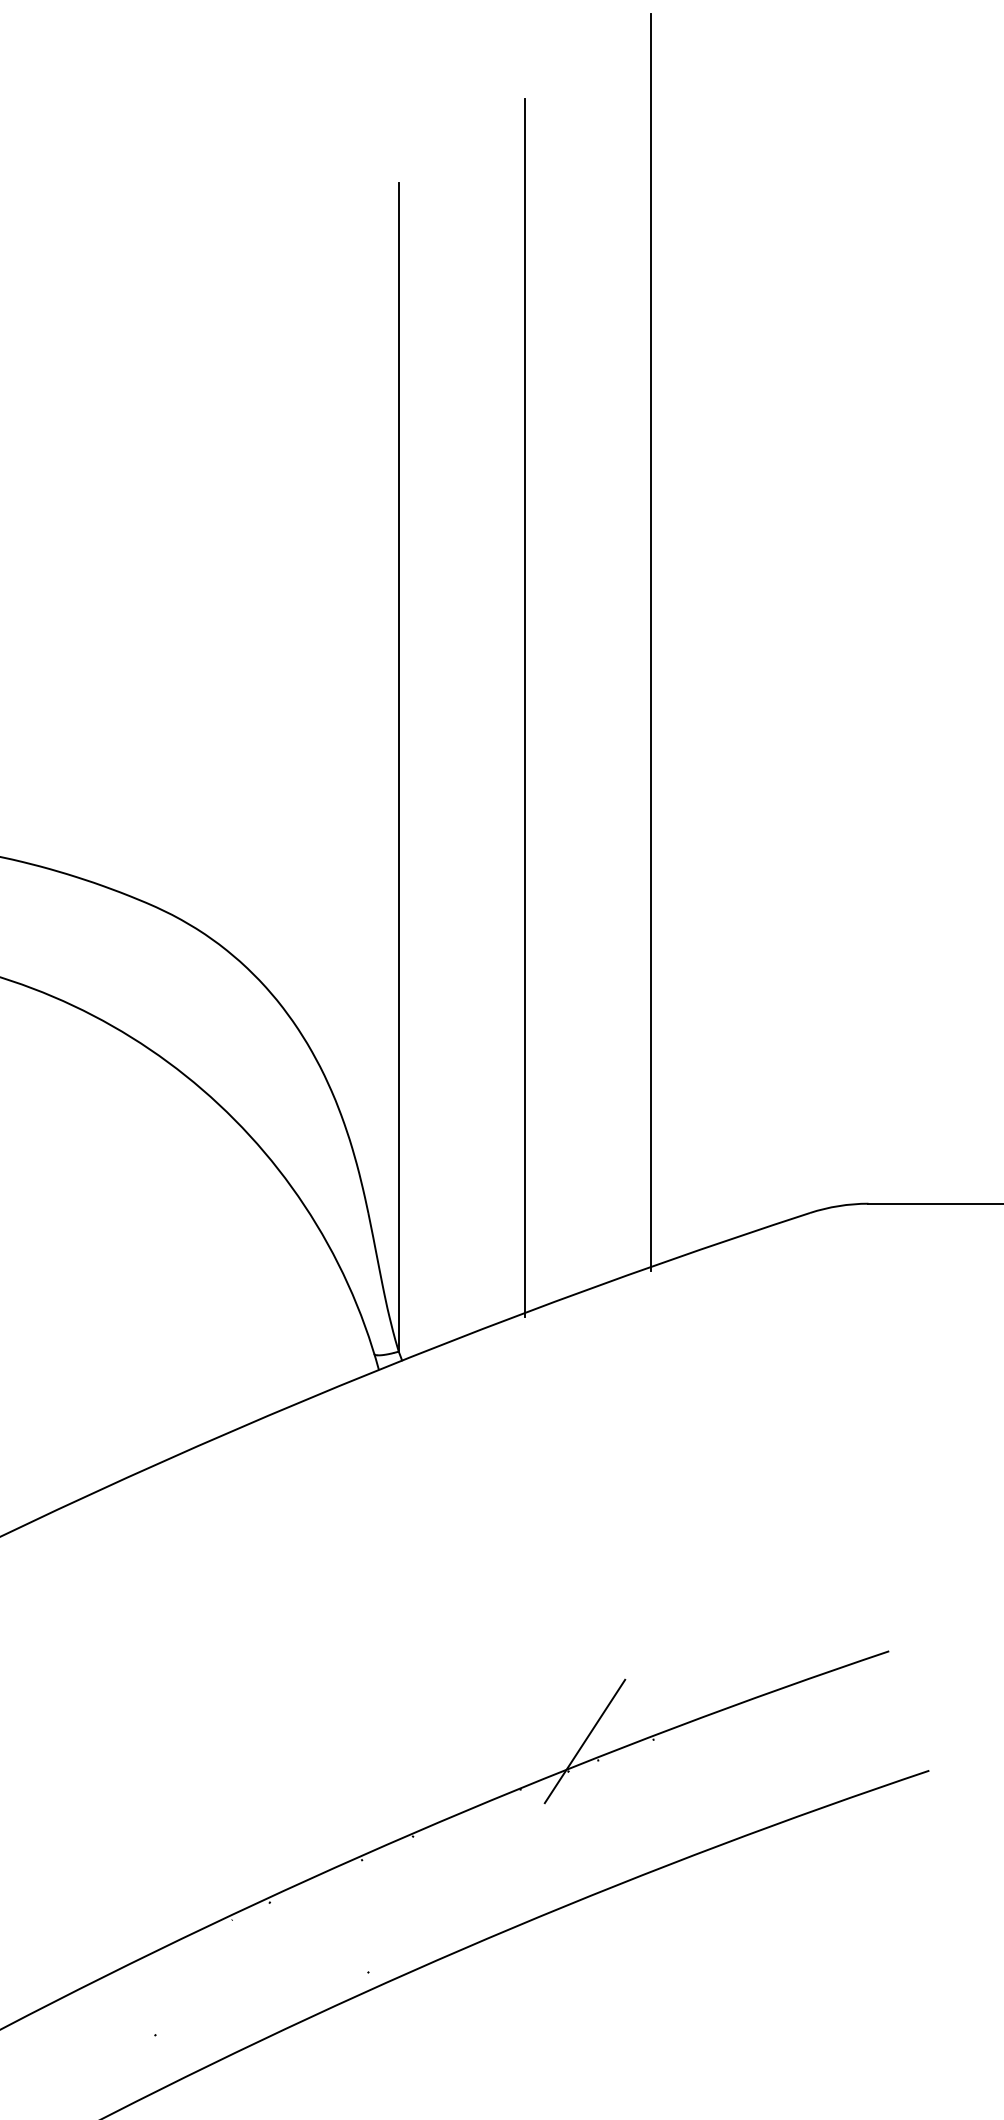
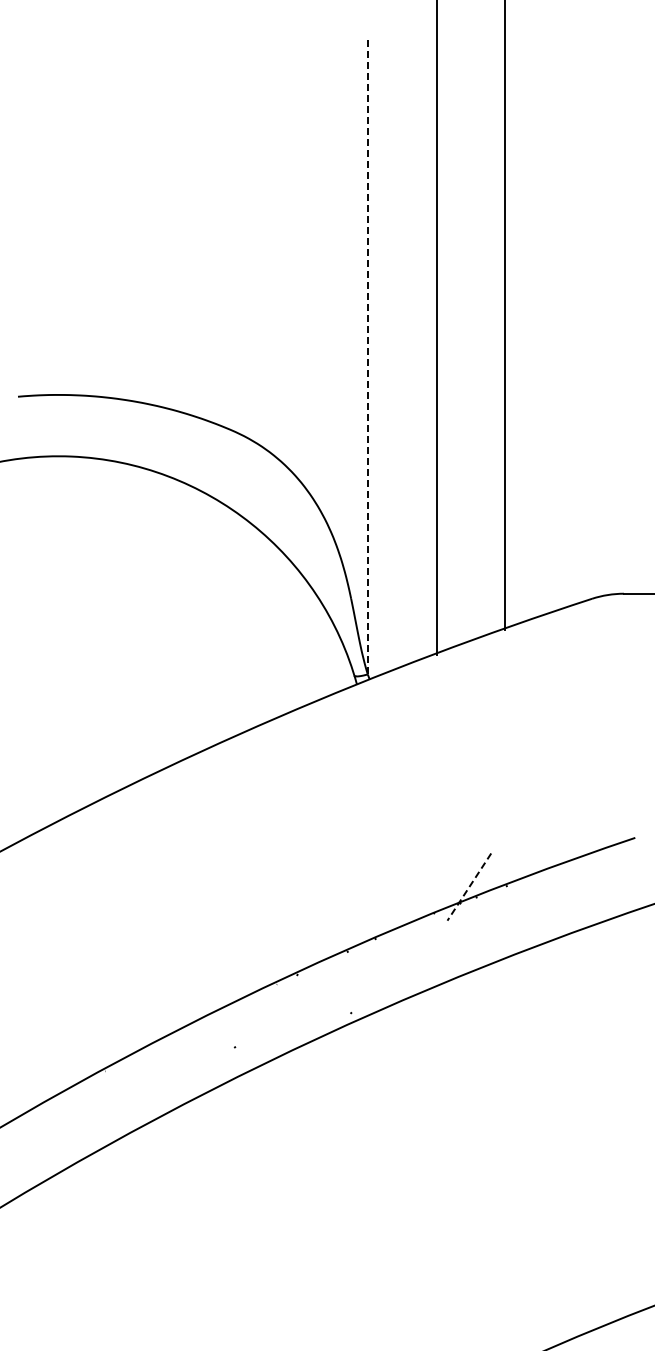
line: (398, 766) -> (367, 355), solid -> dashed
line: (585, 1742) -> (469, 887), solid -> dashed

